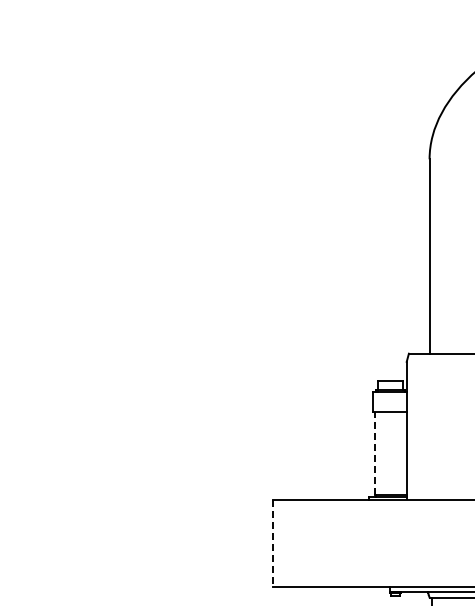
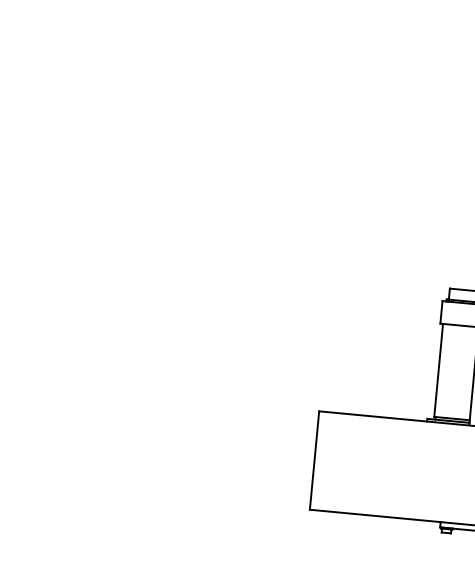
line: (375, 453) -> (439, 370), dashed -> solid
line: (273, 543) -> (314, 460), dashed -> solid

